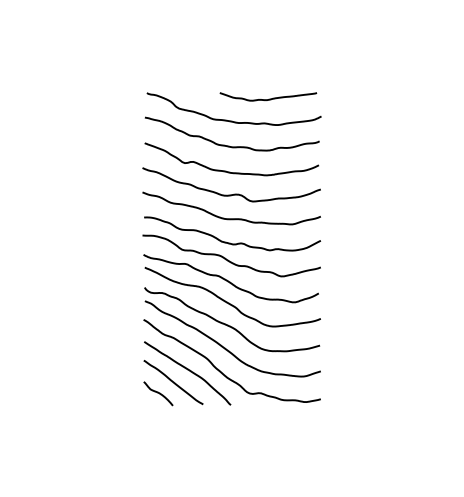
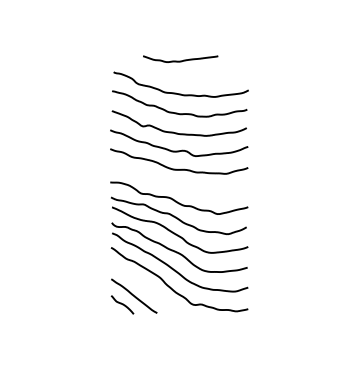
curve: (268, 98) -> (180, 60), moved
curve: (229, 242) -> (177, 187), removed
curve: (188, 371) -> (145, 287), removed

